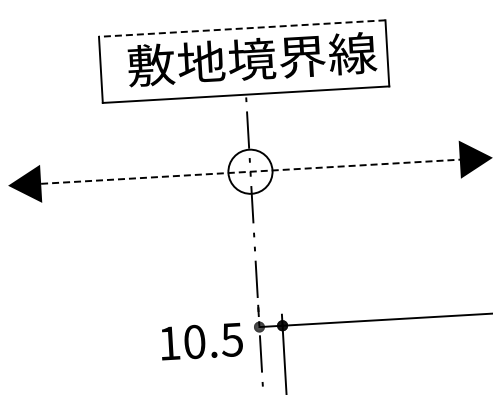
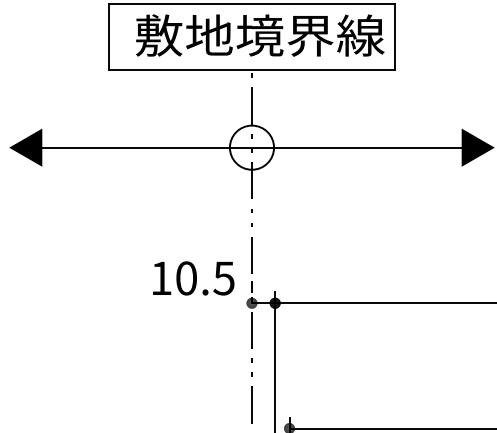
line: (241, 28) -> (251, 4), dashed -> solid
line: (249, 171) -> (251, 147), dashed -> solid
text: (201, 341) -> (193, 278), moved

